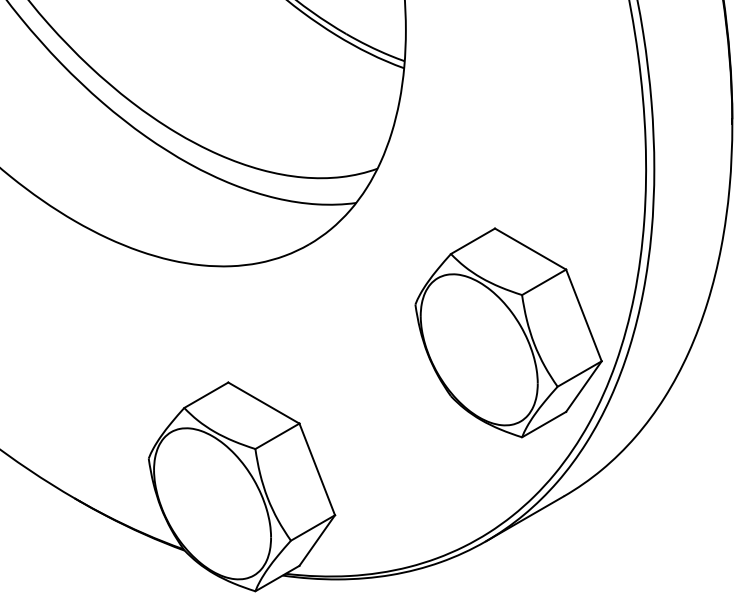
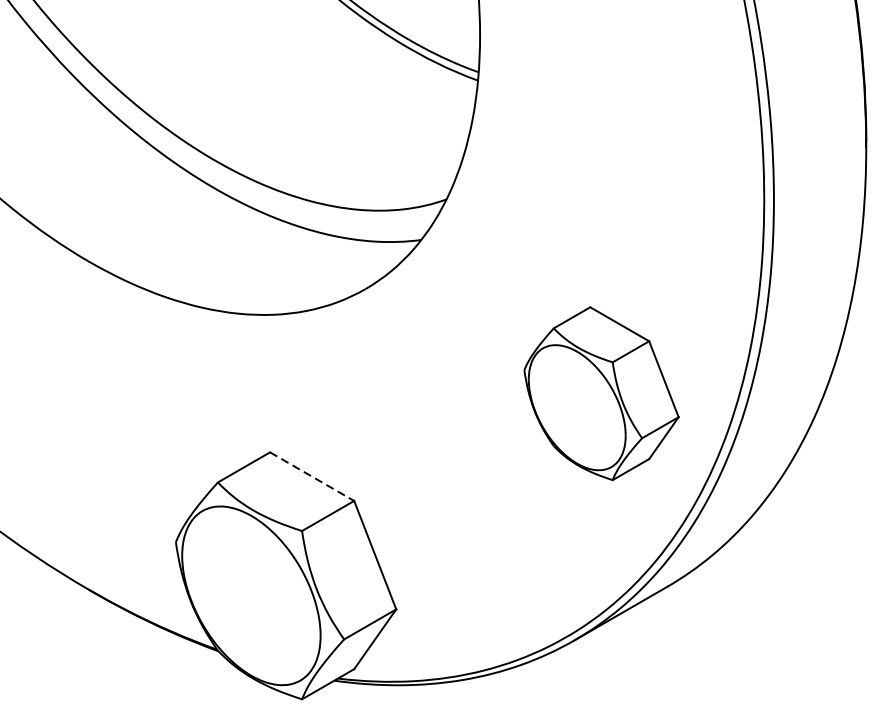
part: (508, 332) -> (601, 393), size x0.7
line: (264, 403) -> (312, 477), solid -> dashed

